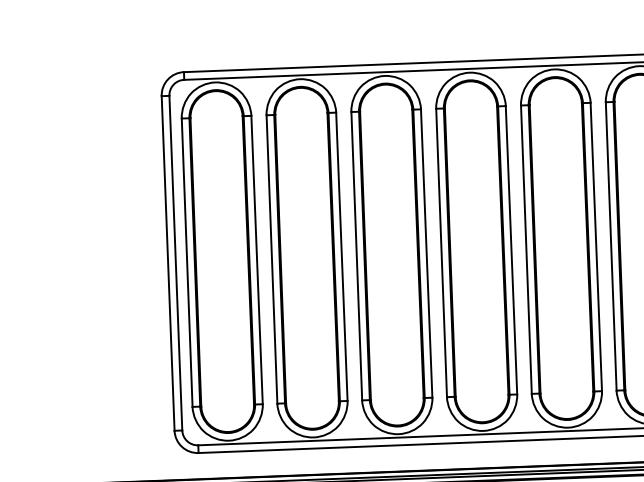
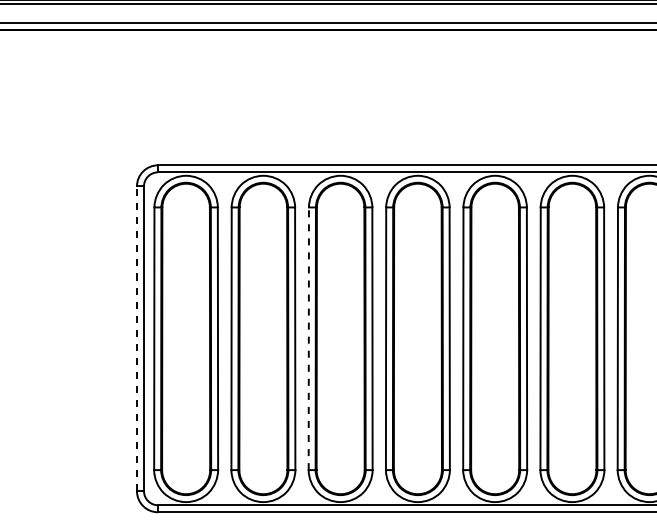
line: (356, 255) -> (308, 338), solid -> dashed
line: (167, 263) -> (136, 338), solid -> dashed

